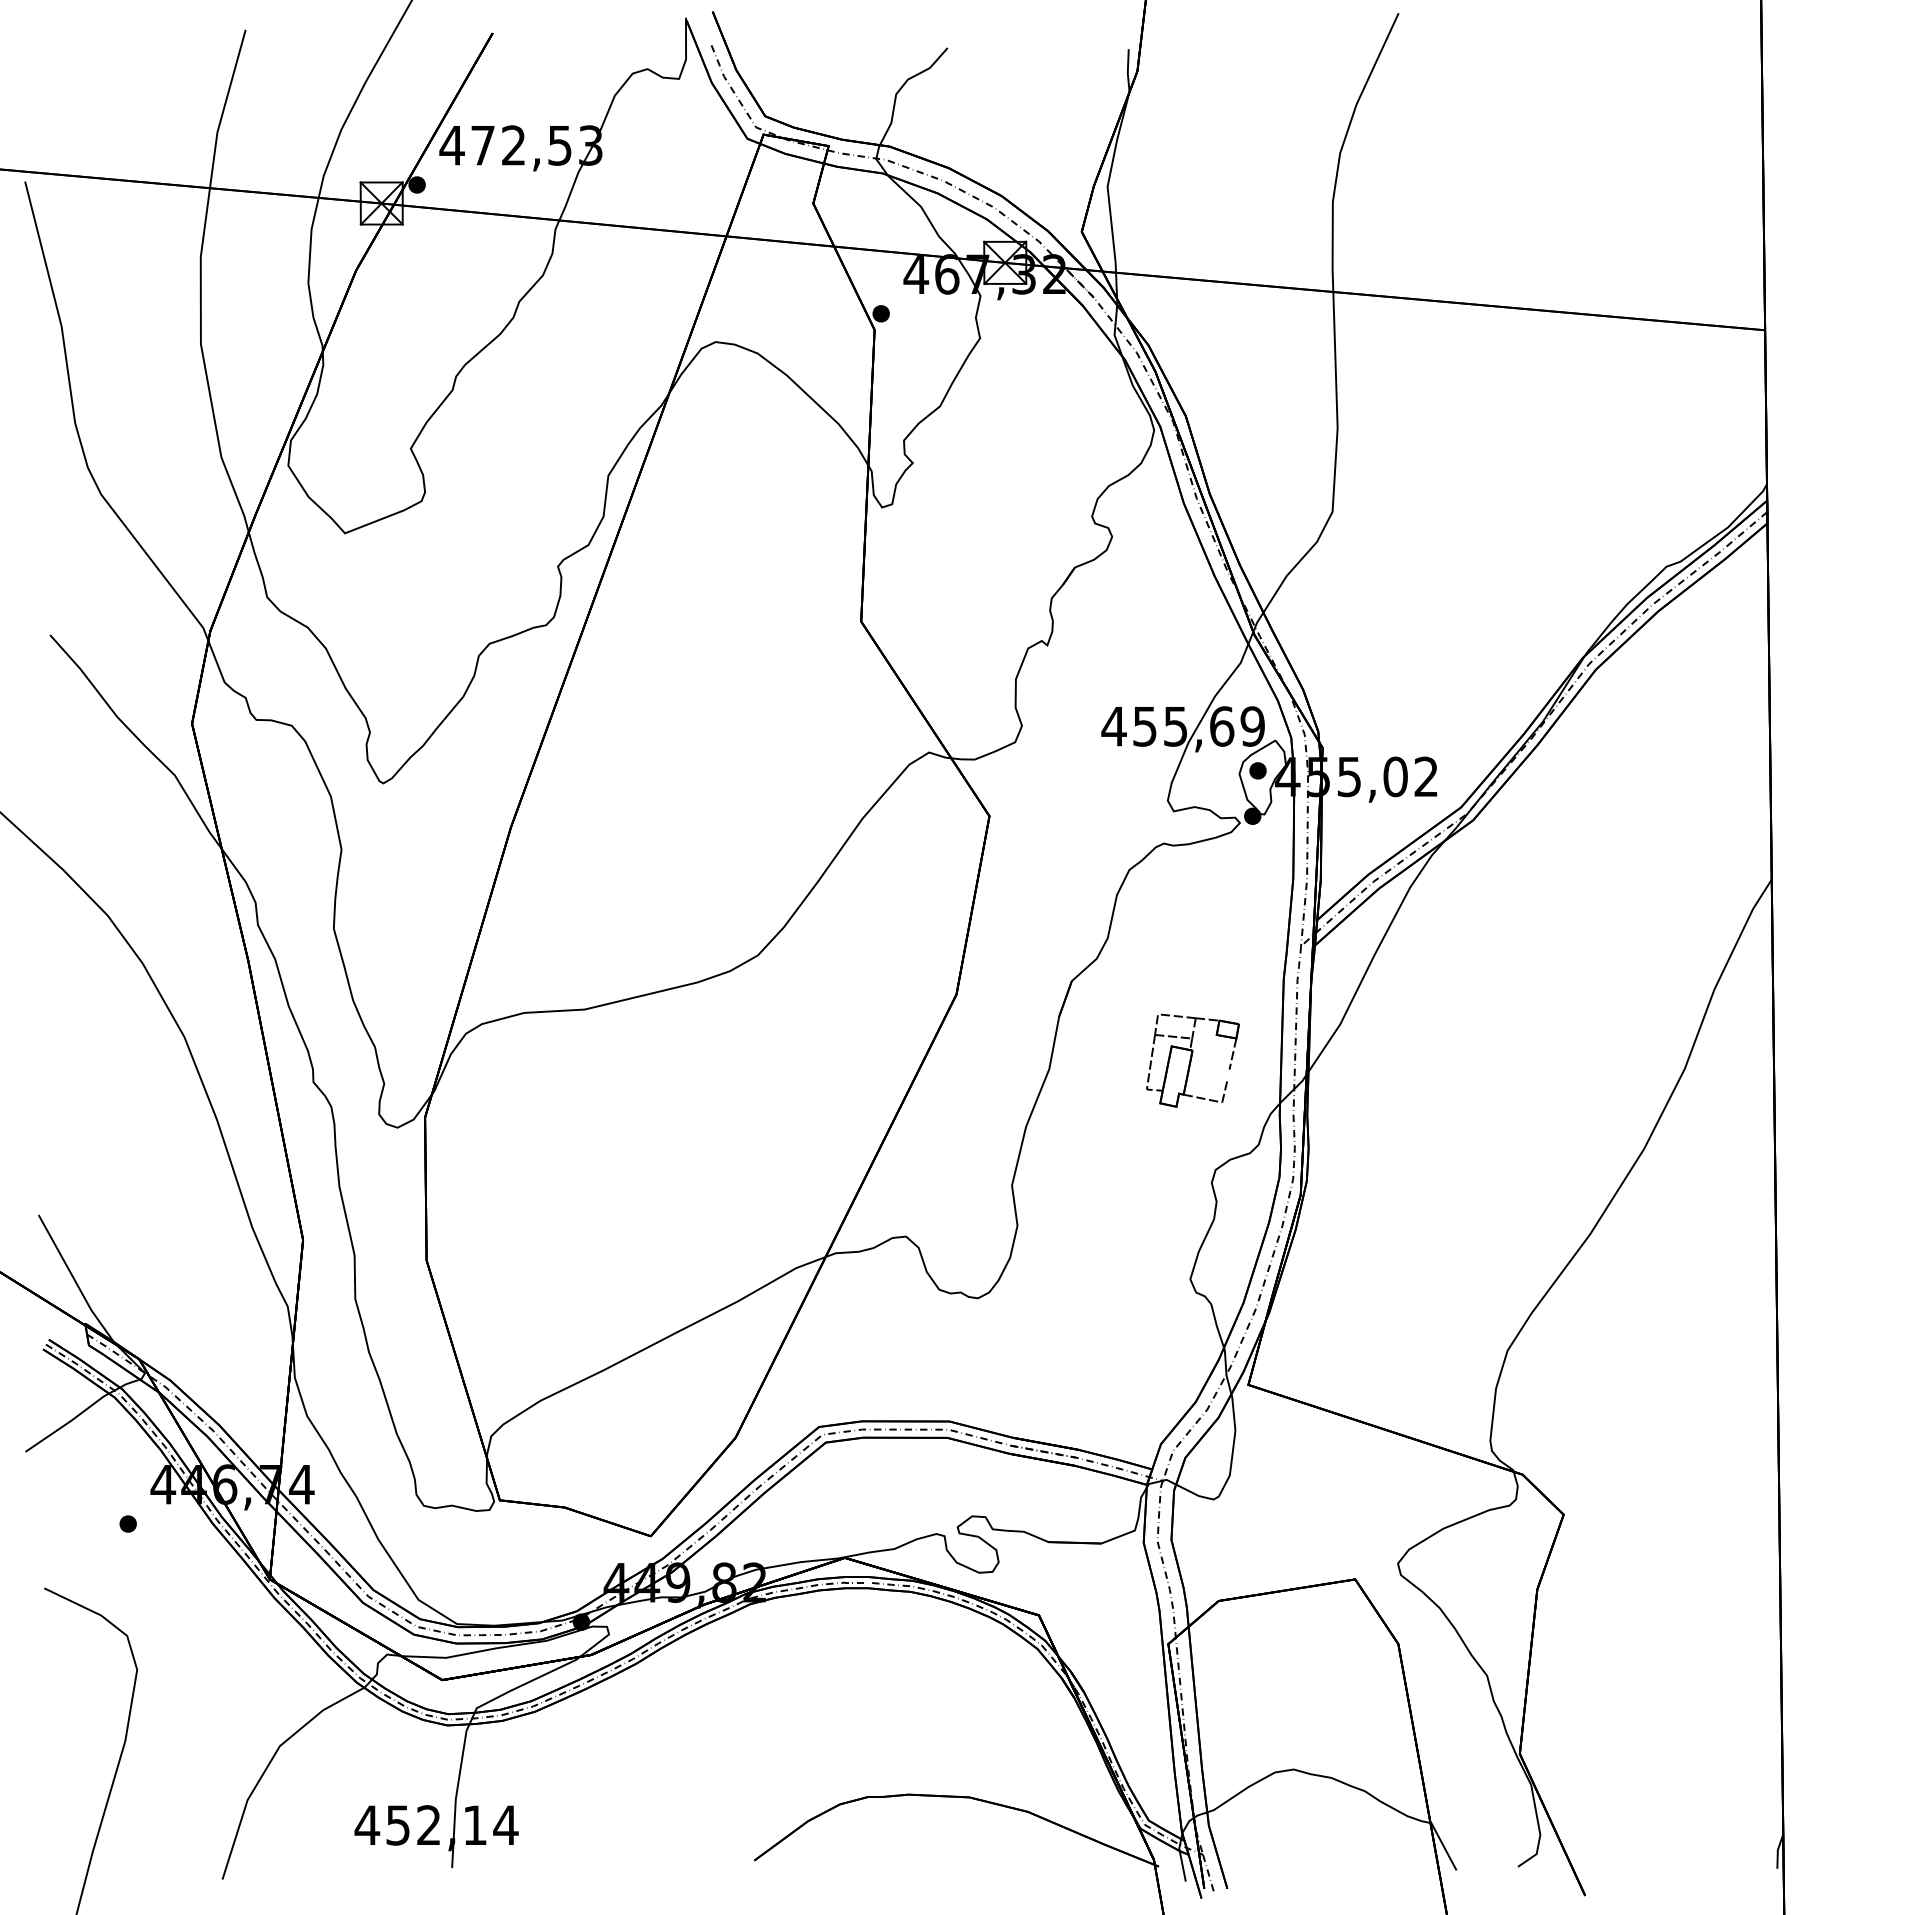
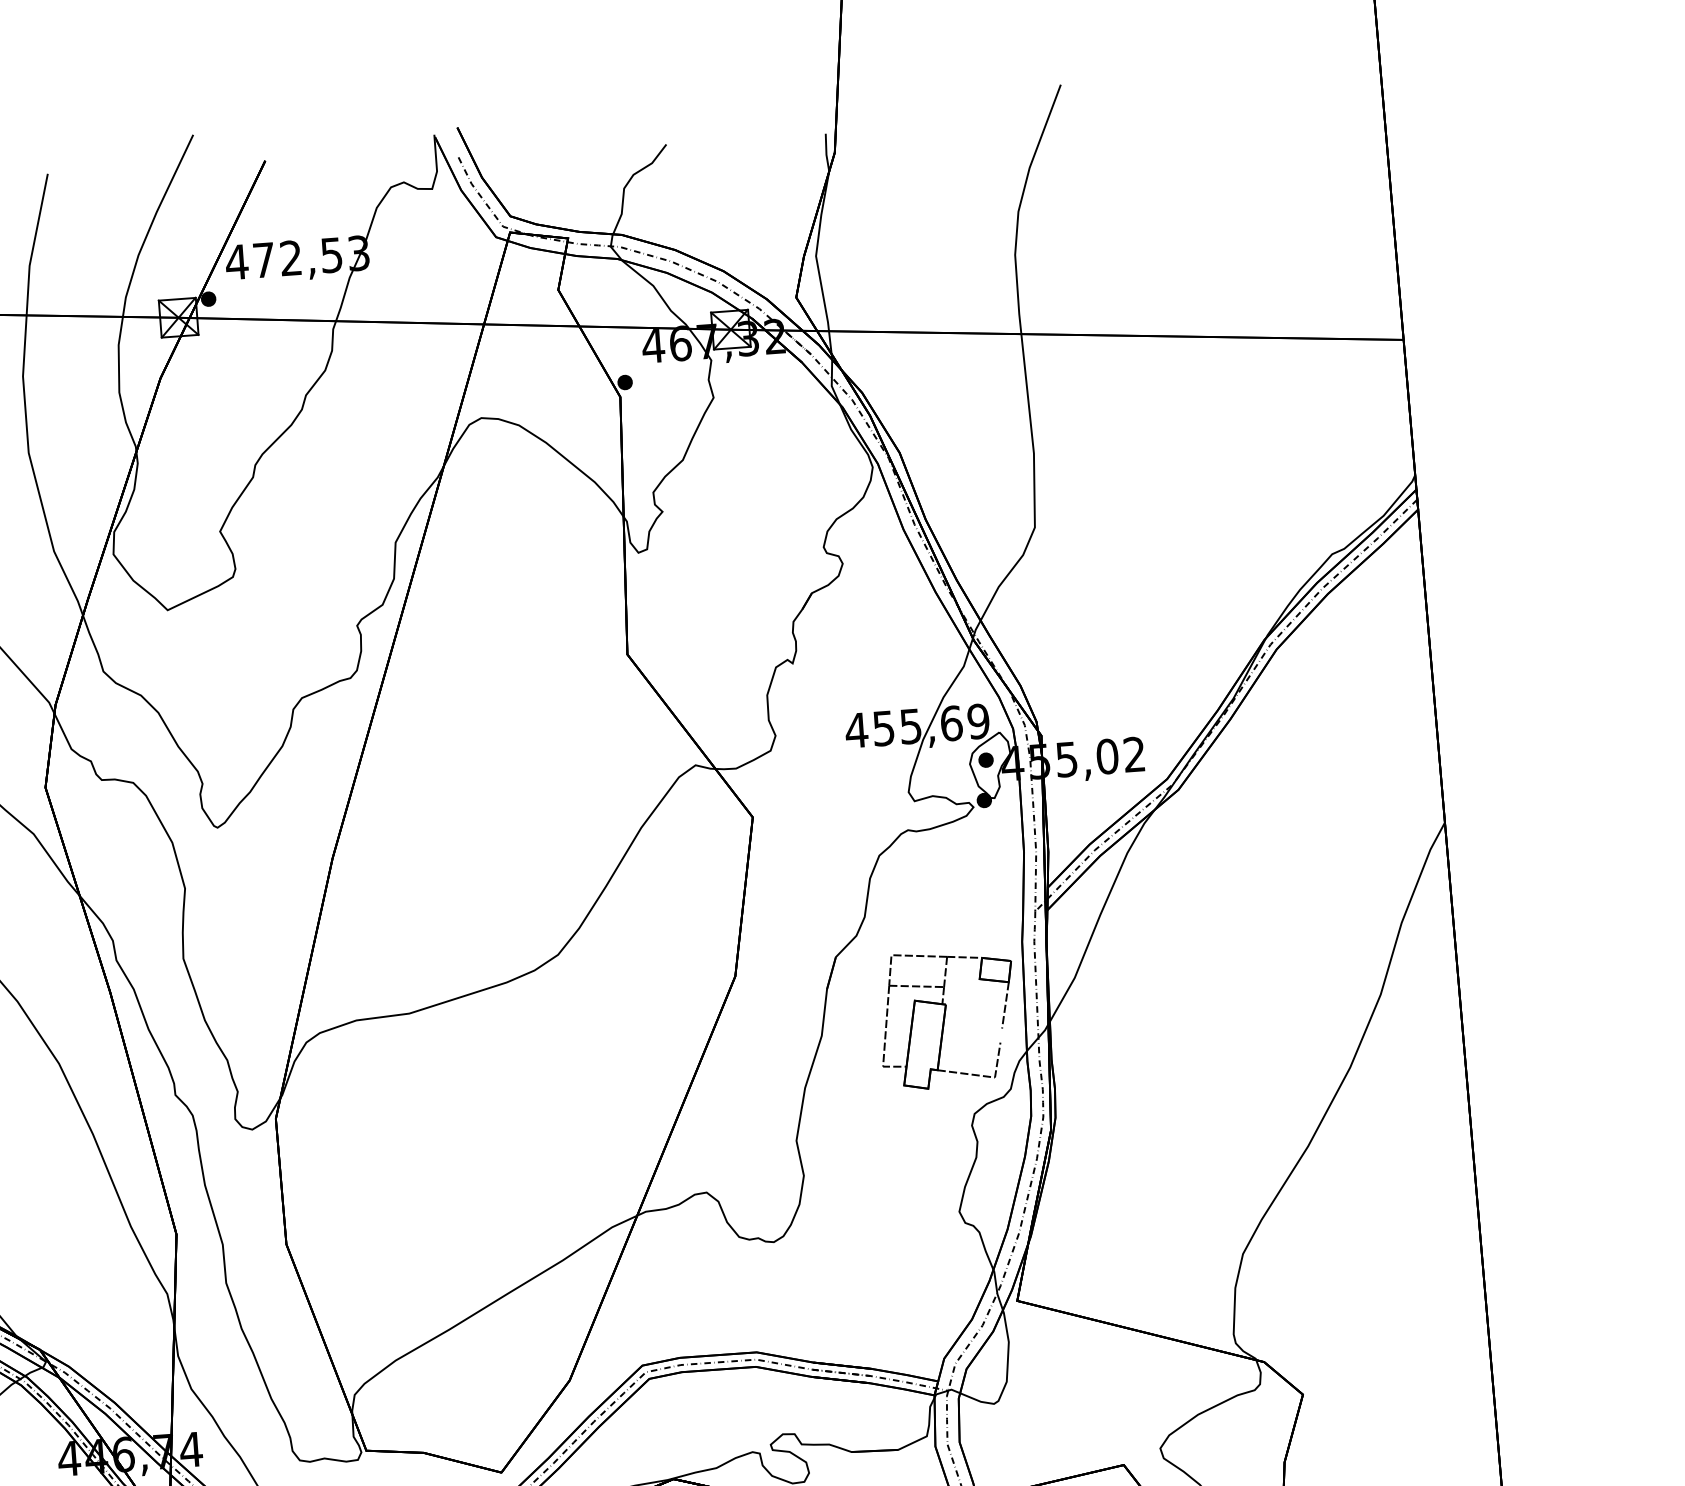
part: (1192, 1060) -> (947, 1019), size x1.67

